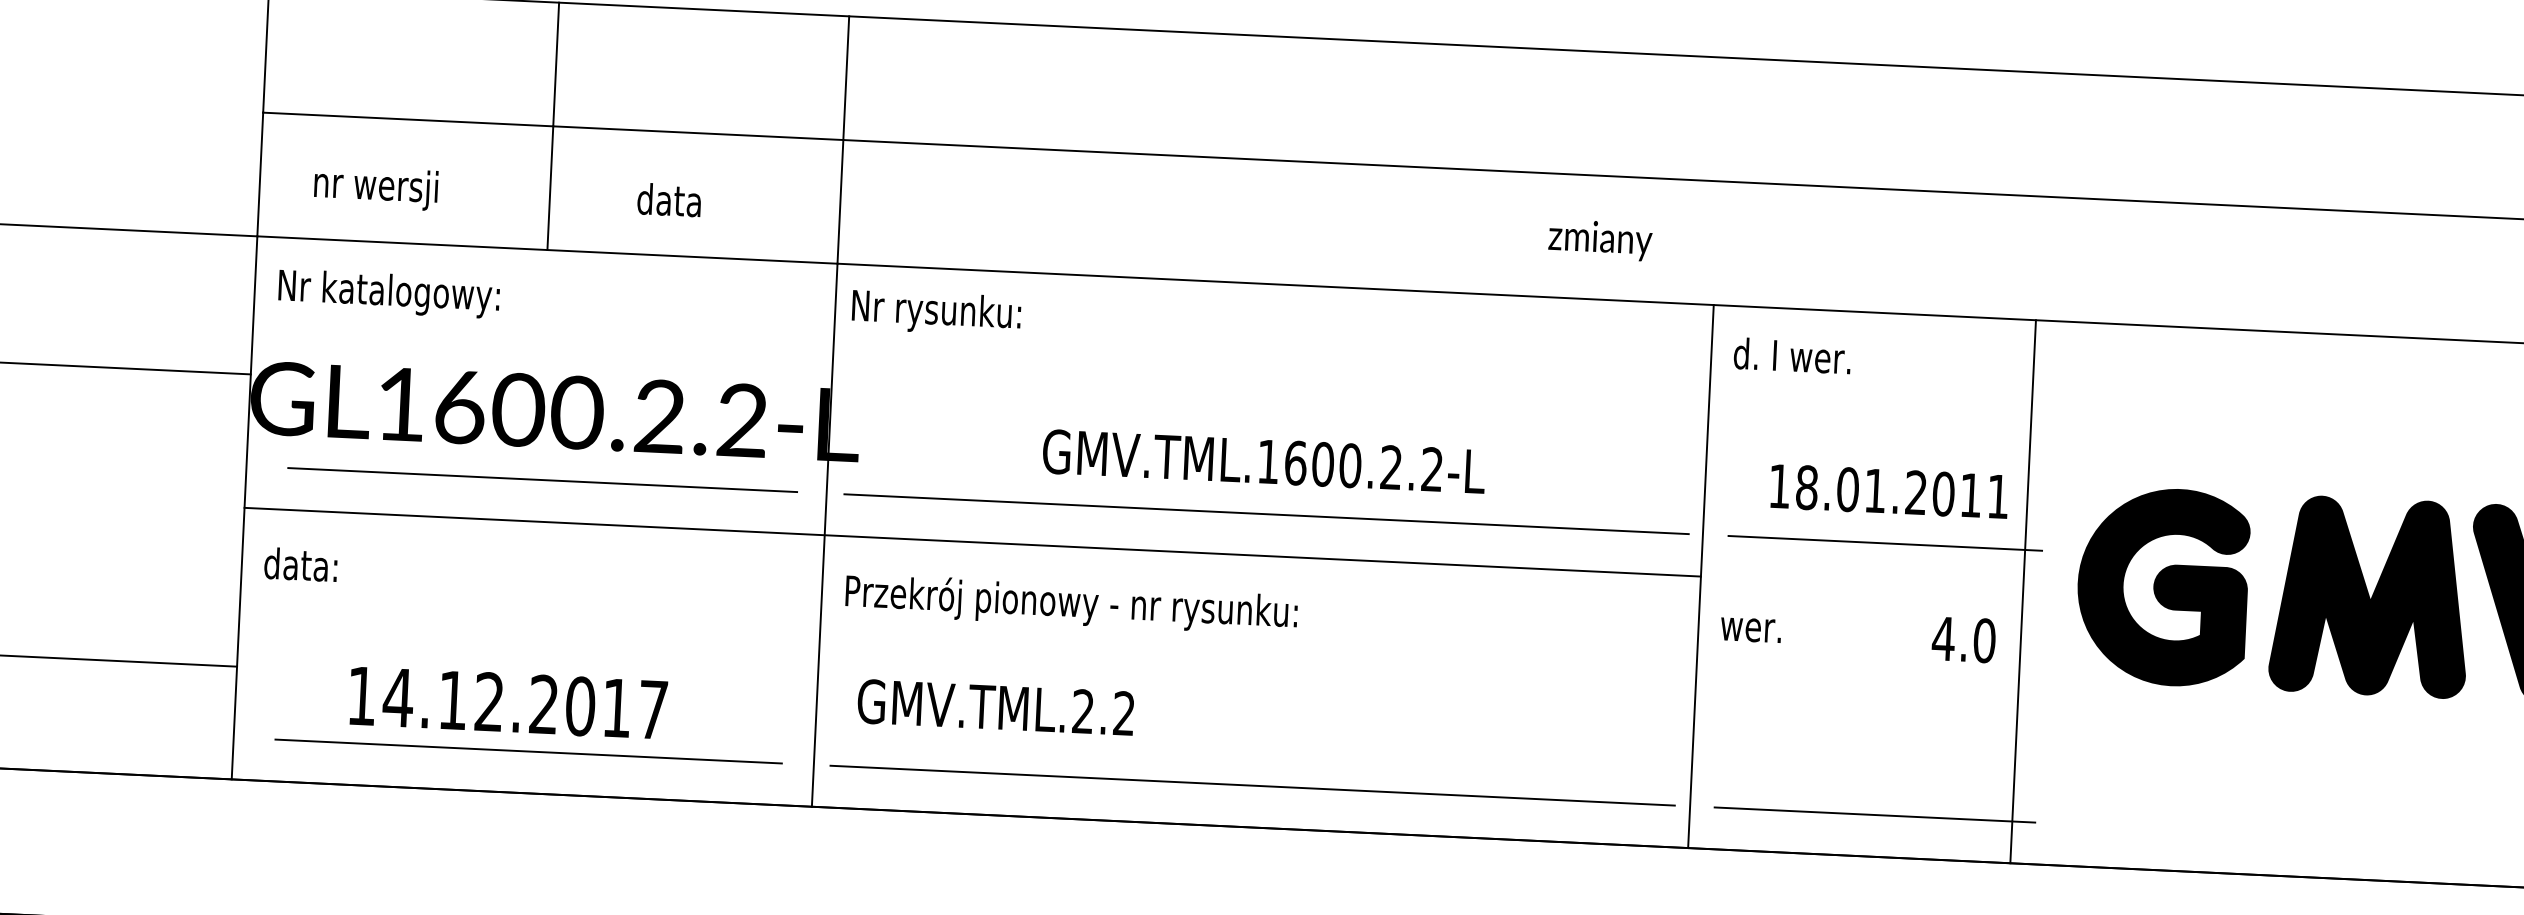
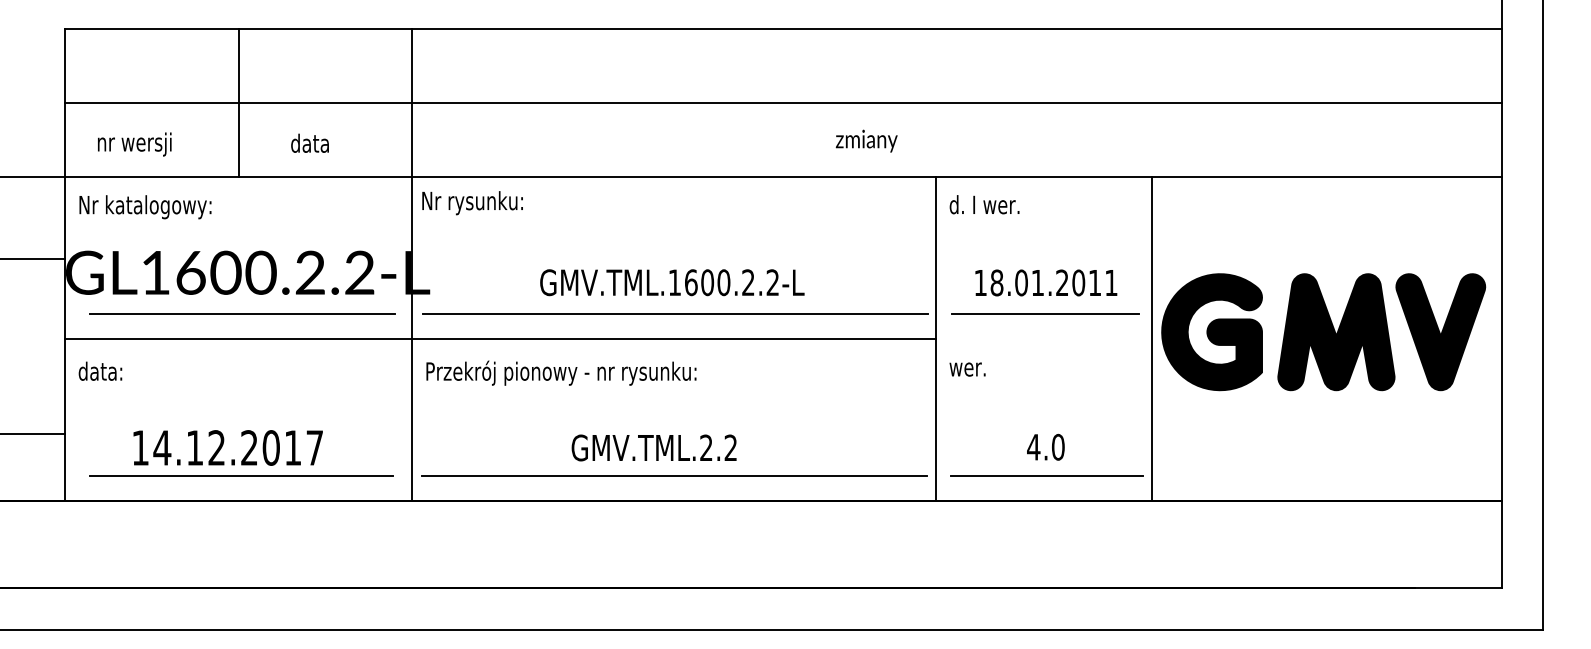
line: (2022, 590) -> (1151, 338), moved
text: (1963, 638) -> (1045, 446), moved
text: (994, 706) -> (653, 447), moved

